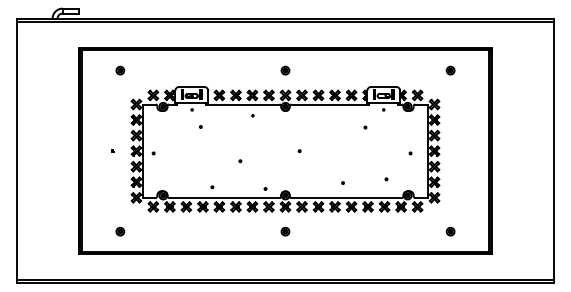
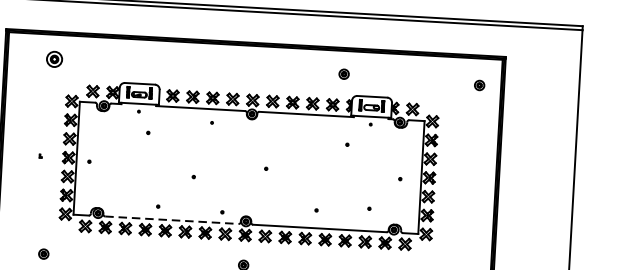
part: (120, 70) -> (54, 59), size x1.6
part: (285, 70) -> (344, 74), moved
part: (450, 70) -> (479, 85), moved
line: (224, 197) -> (172, 219), solid -> dashed

